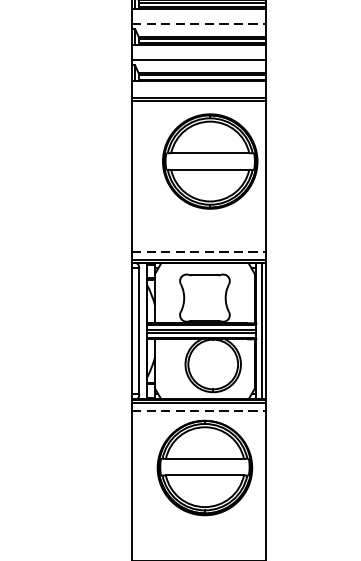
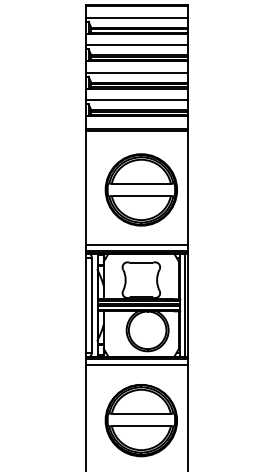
line: (199, 23) -> (137, 72), dashed -> solid
part: (209, 160) -> (140, 189), moved
line: (199, 252) -> (137, 245), dashed -> solid
line: (199, 410) -> (137, 365), dashed -> solid
part: (203, 467) -> (140, 420), moved

